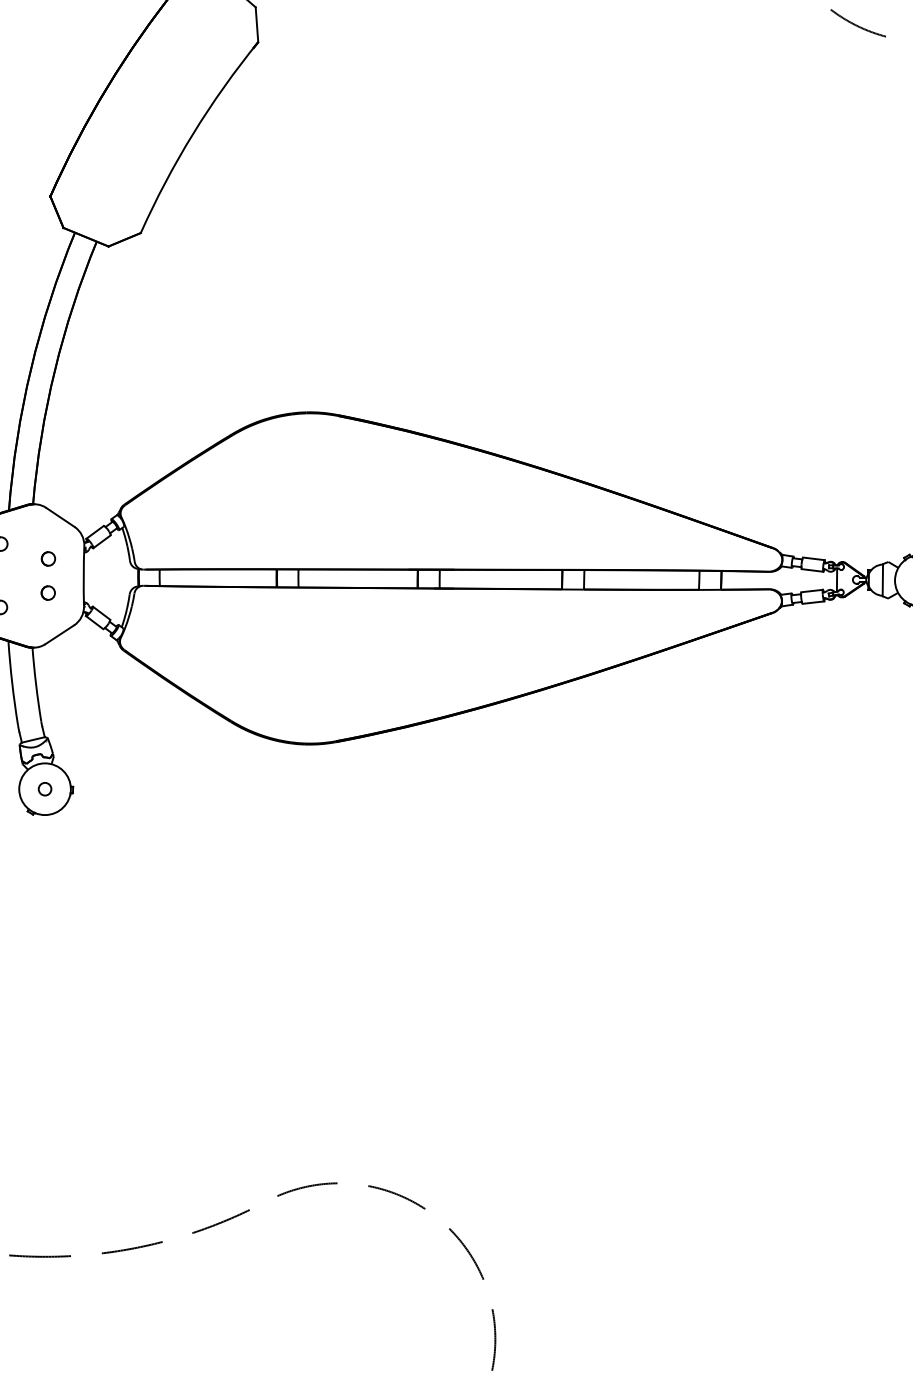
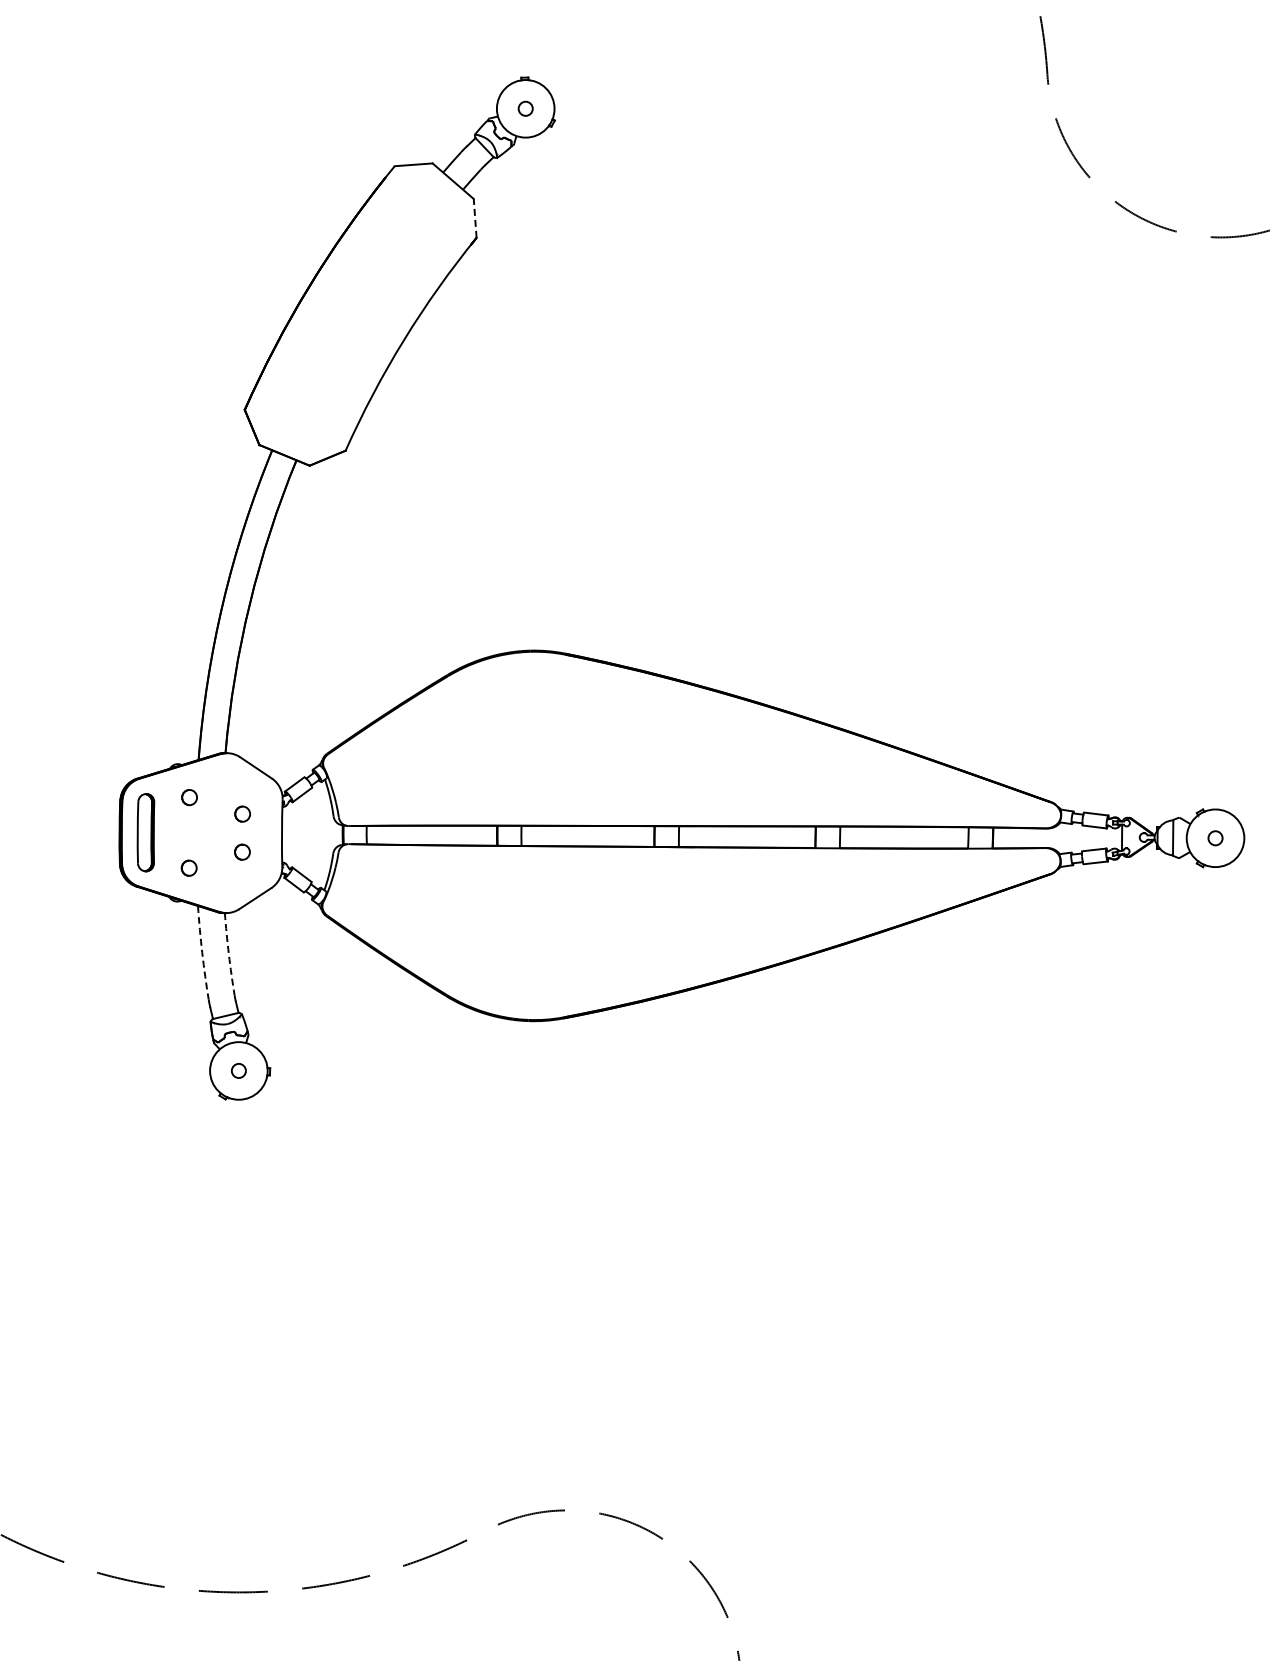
line: (257, 23) -> (475, 217), solid -> dashed
arc: (12, 683) -> (202, 952), solid -> dashed
arc: (35, 684) -> (228, 954), solid -> dashed

